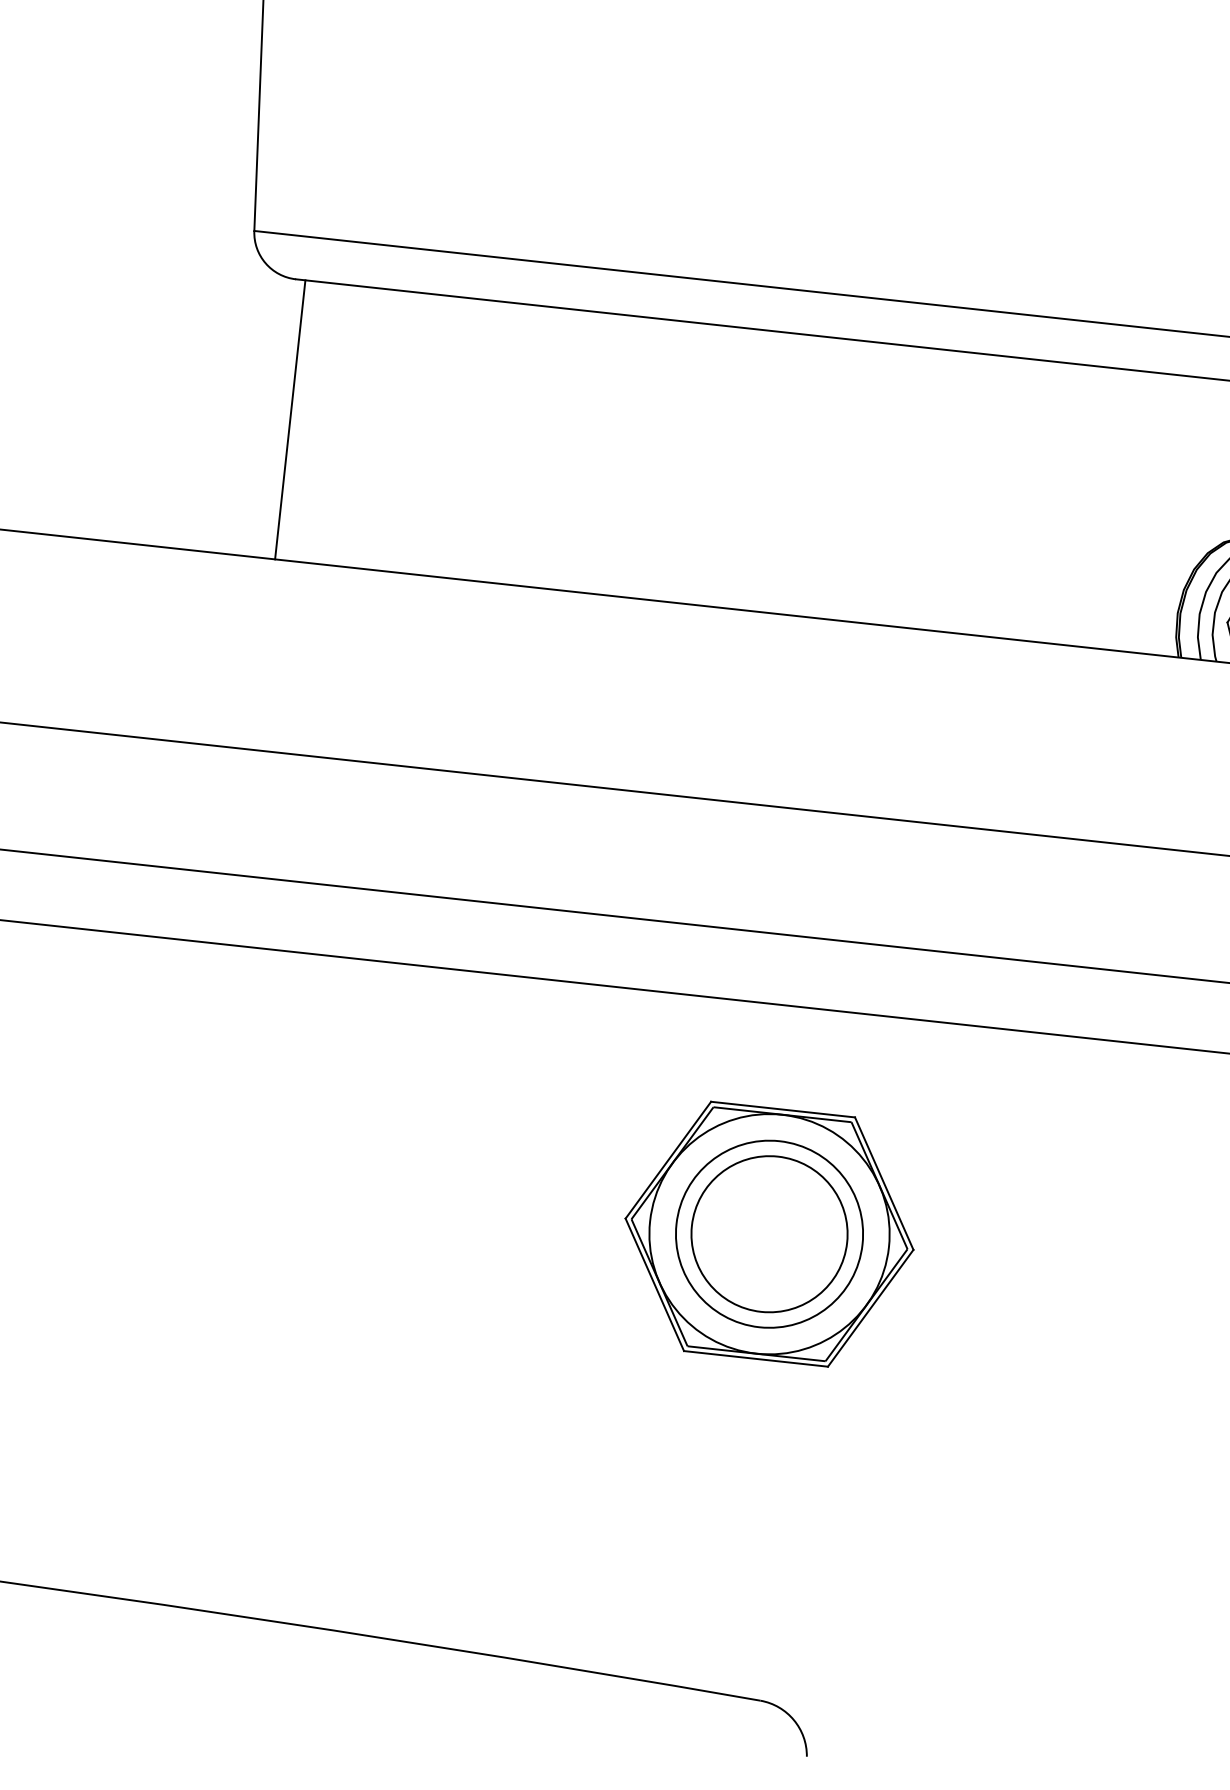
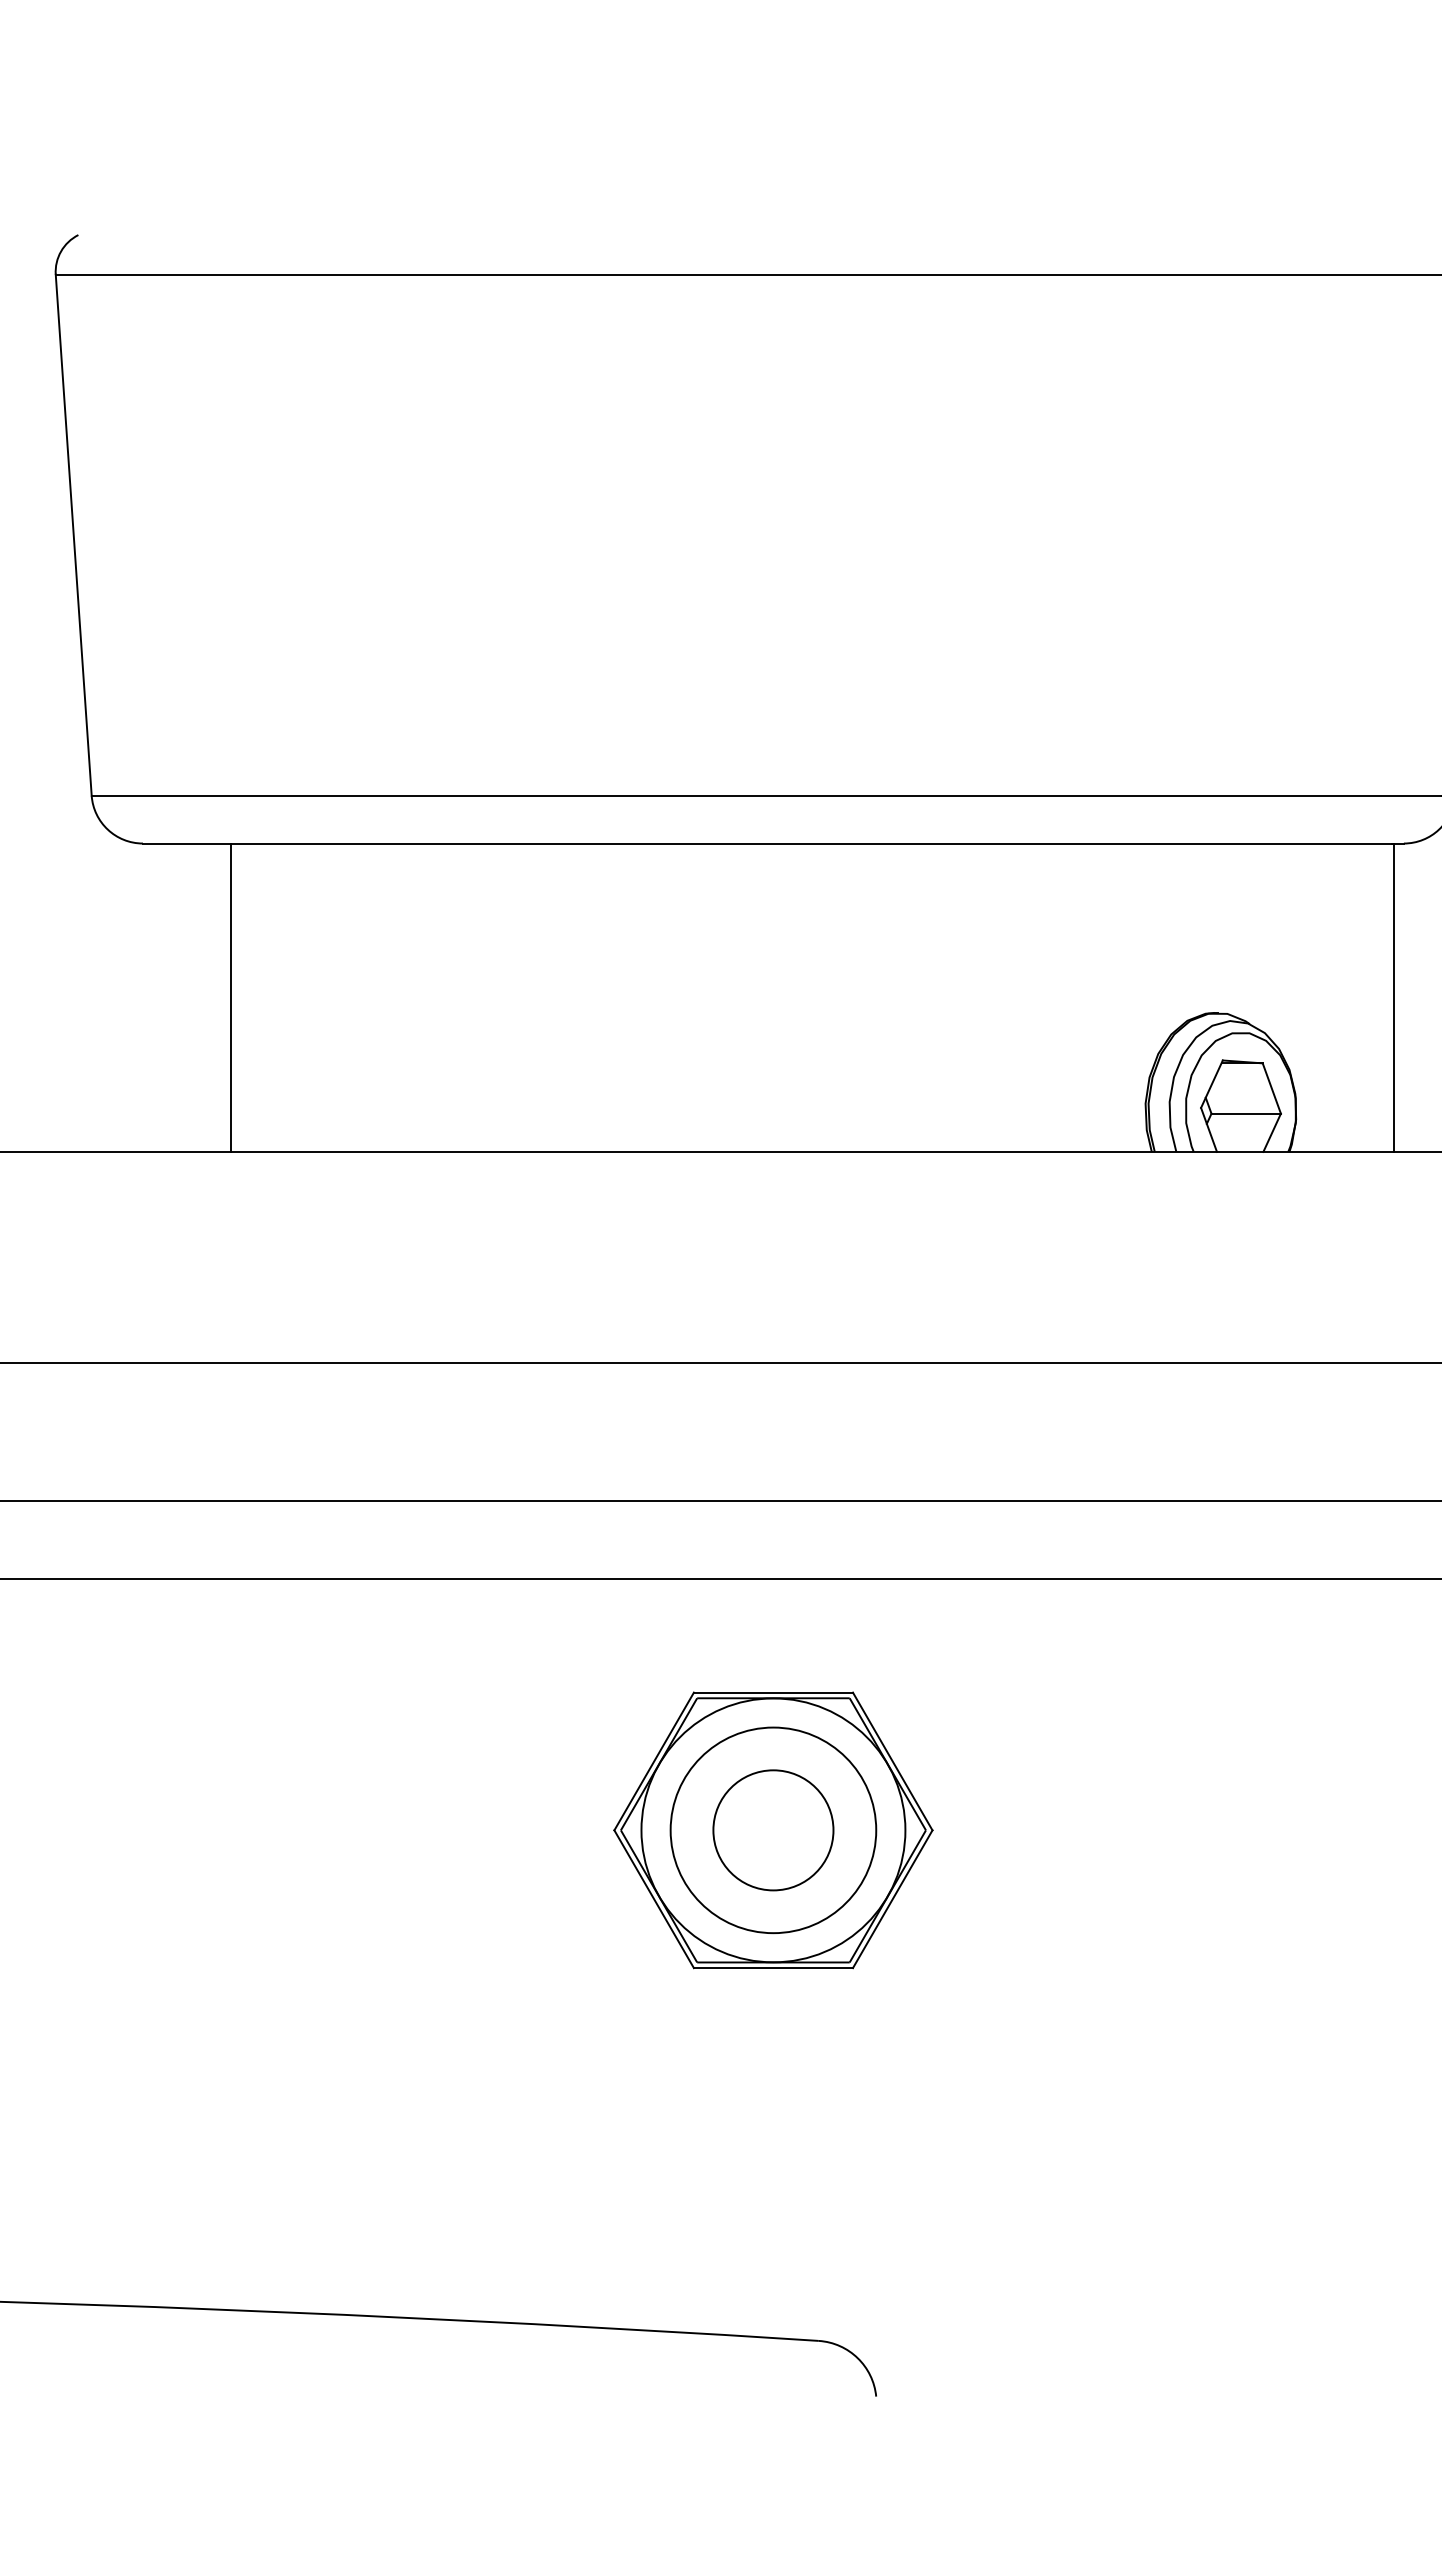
line: (290, 419) -> (231, 997), moved
circle: (769, 1234) -> (773, 1830), size x0.7

